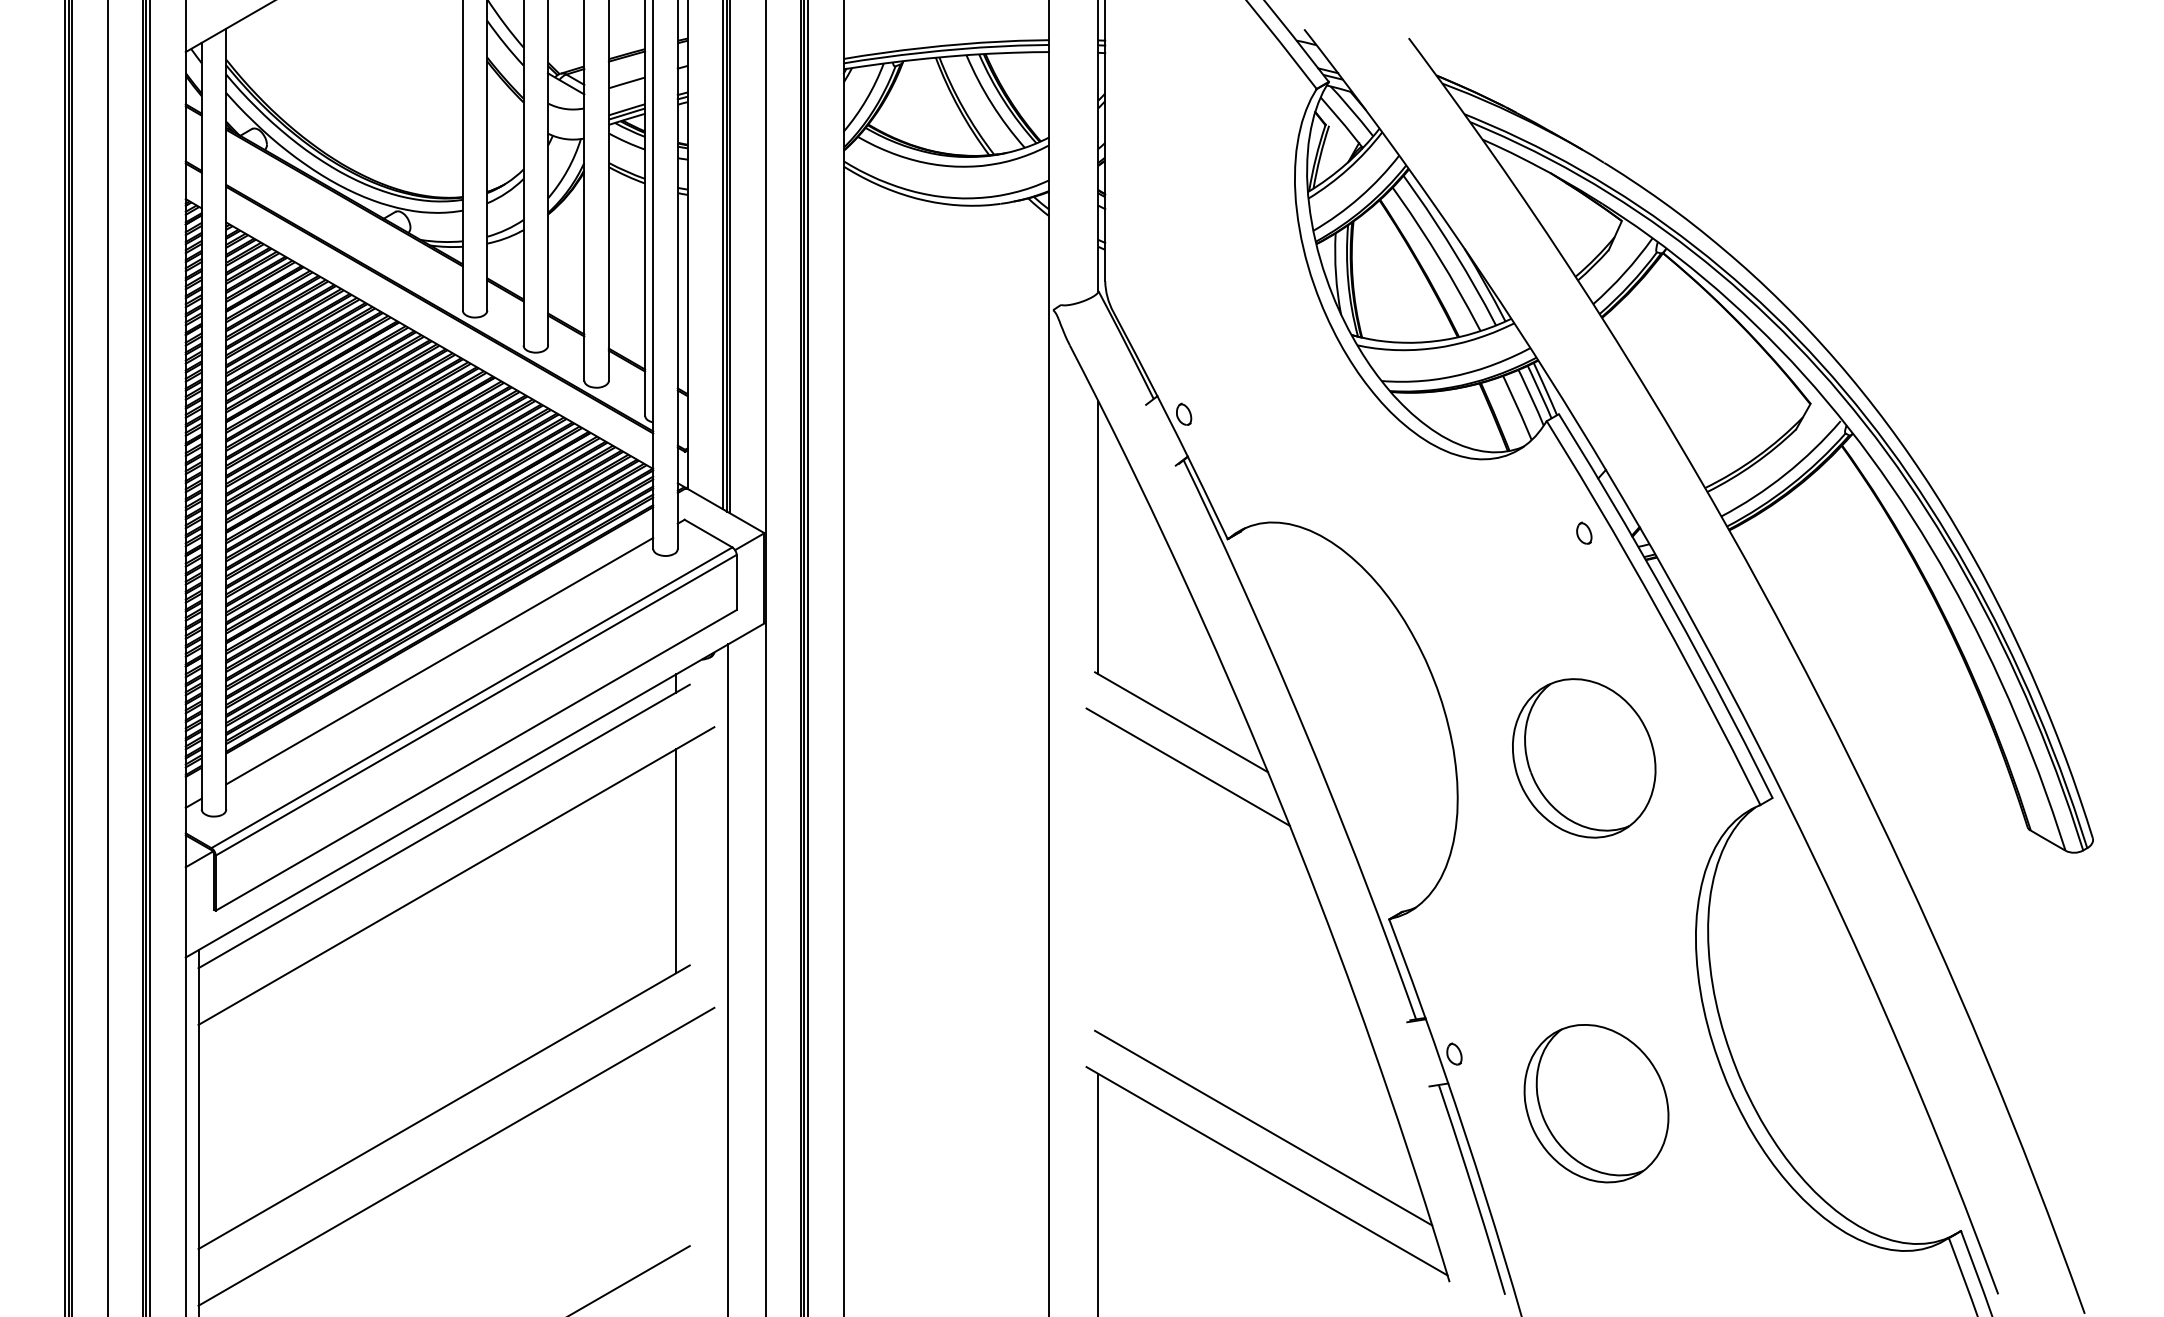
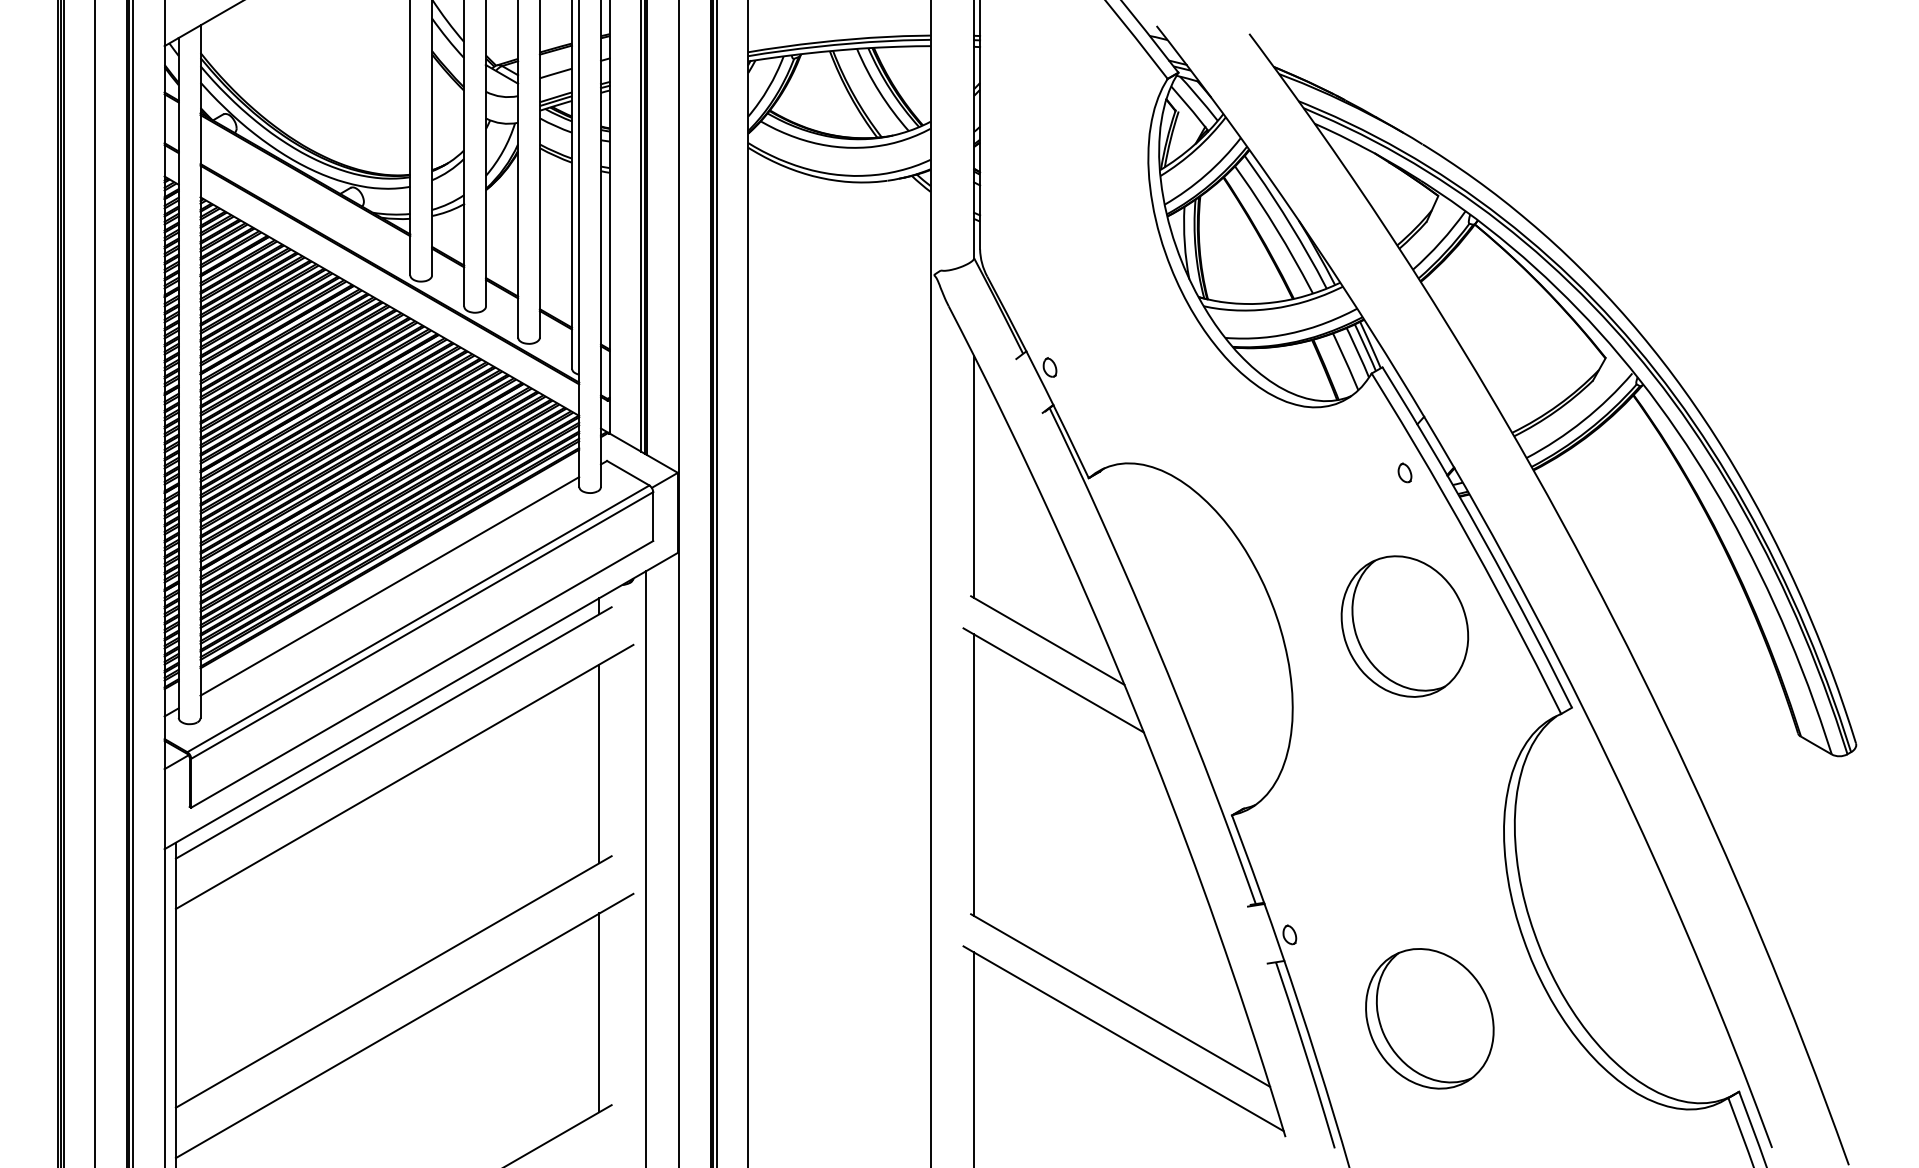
part: (1583, 758) -> (1404, 626), moved
line: (1098, 873) -> (974, 774), added
part: (1596, 1103) -> (1429, 1018), moved
line: (676, 1141) -> (599, 1012), added

